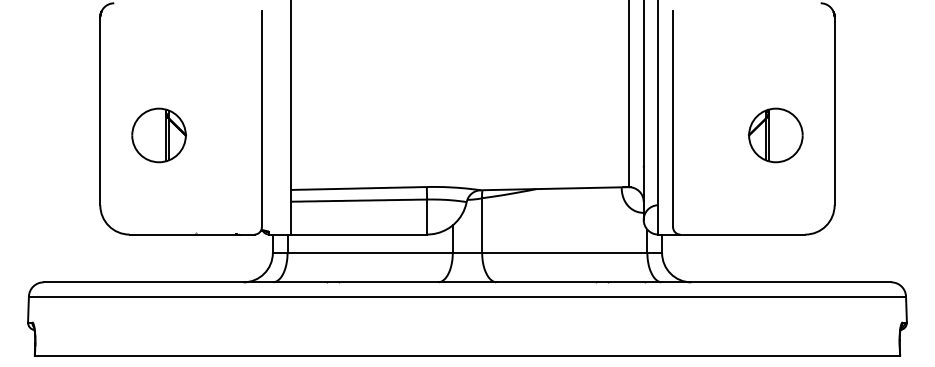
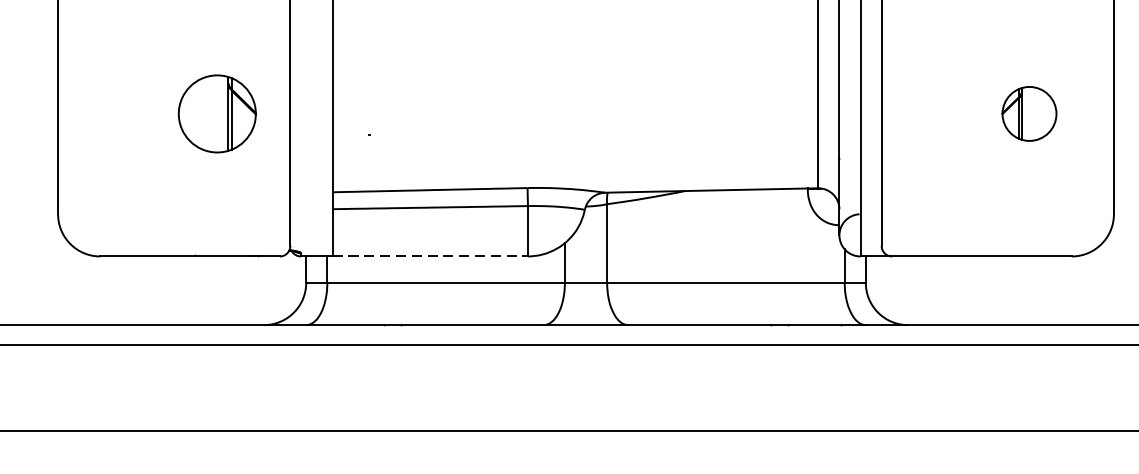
part: (158, 135) -> (216, 113), moved
part: (775, 135) -> (1028, 113), size x0.7
line: (359, 234) -> (430, 256), solid -> dashed

